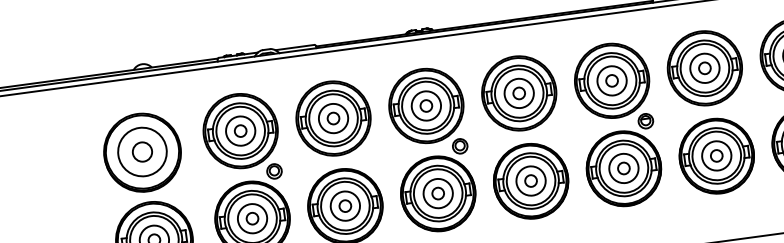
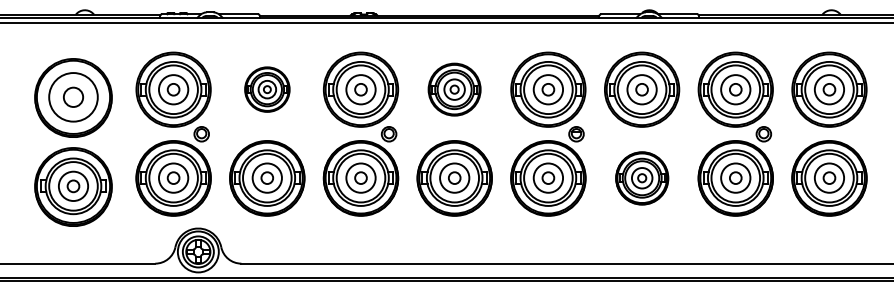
part: (518, 93) -> (454, 89), size x0.7
part: (333, 118) -> (267, 89), size x0.6
part: (717, 156) -> (642, 178), size x0.7

